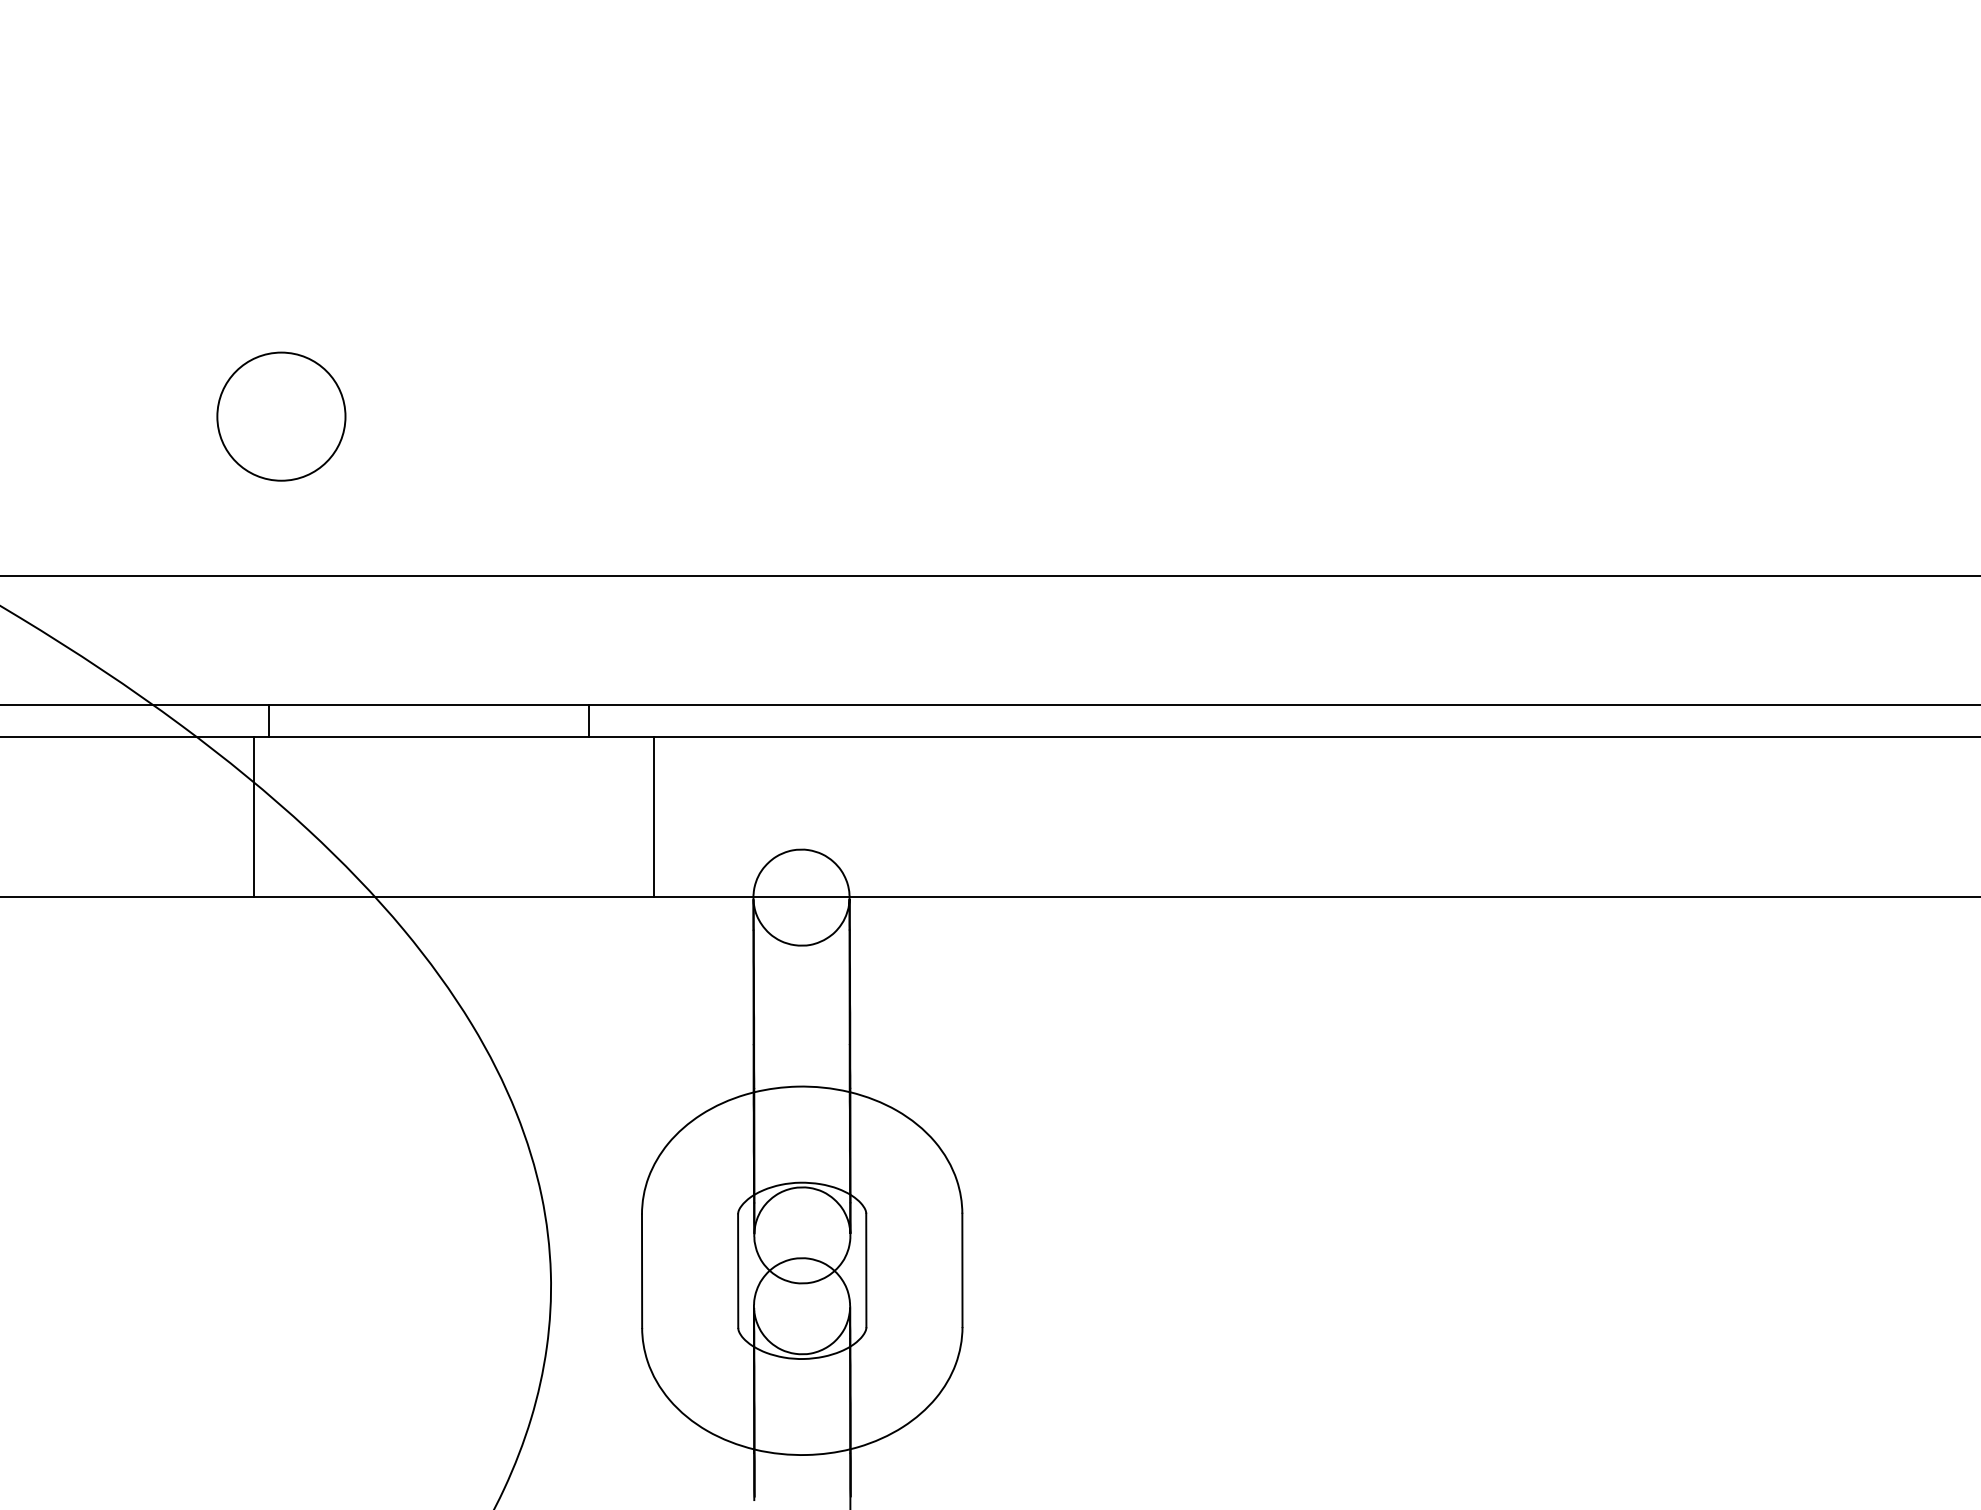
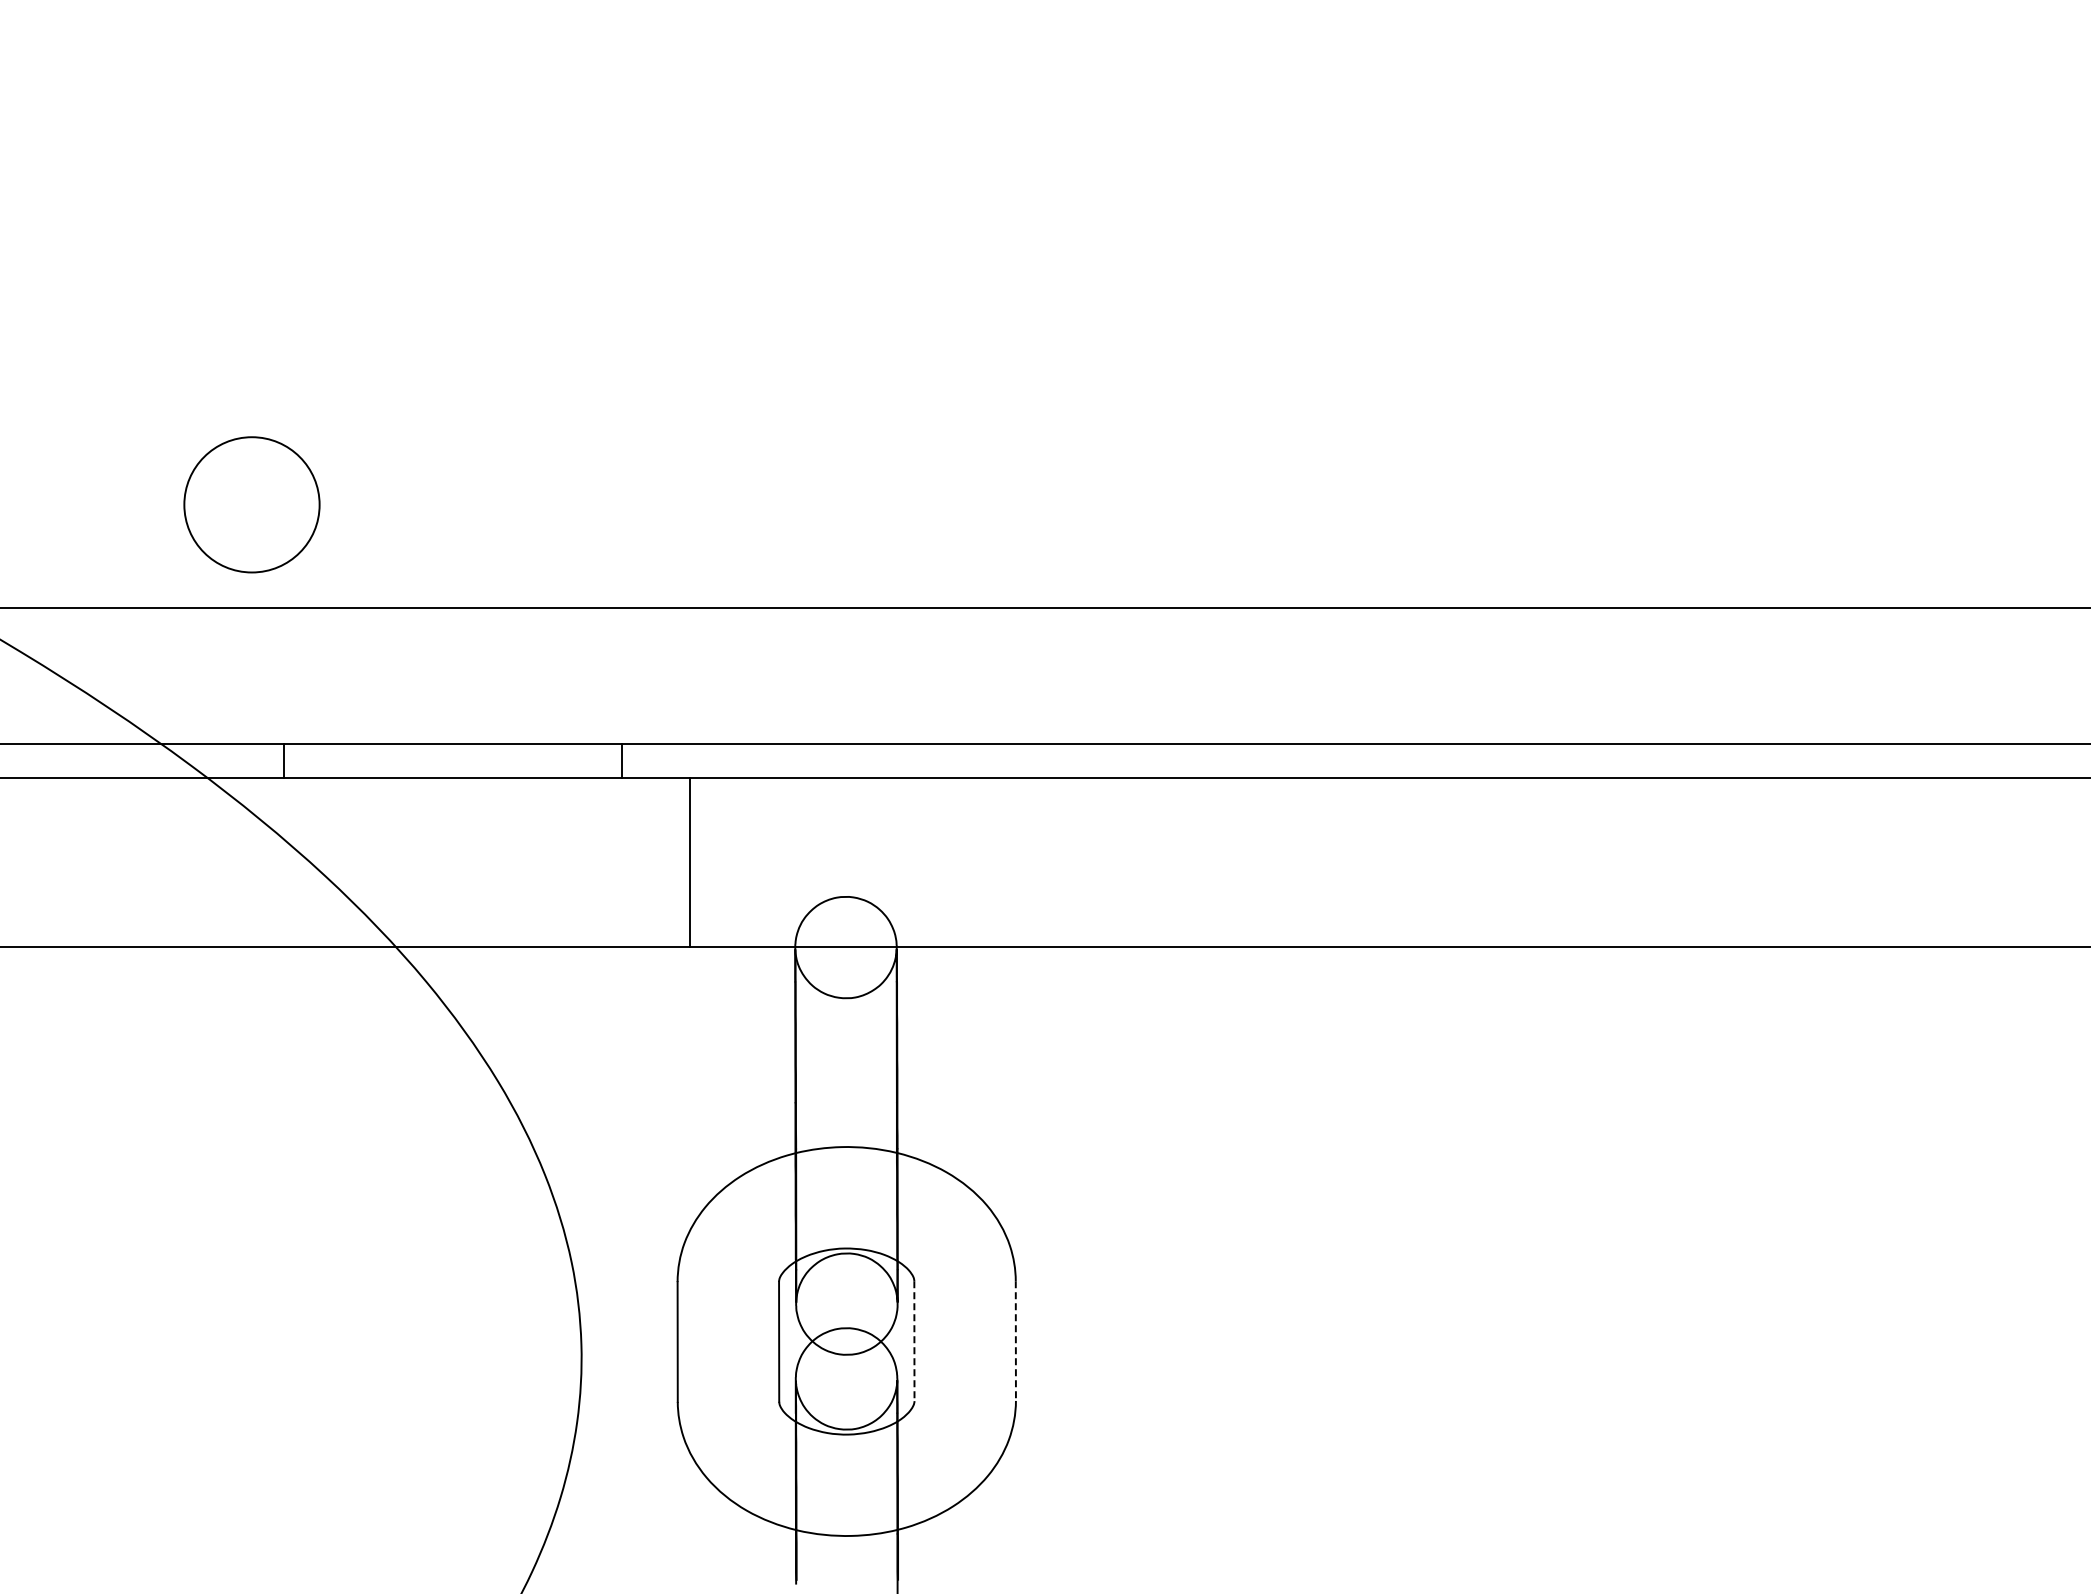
circle: (280, 416) -> (251, 504), moved
line: (253, 816) -> (267, 861), removed
line: (866, 1270) -> (914, 1341), solid -> dashed
line: (962, 1270) -> (1015, 1341), solid -> dashed

